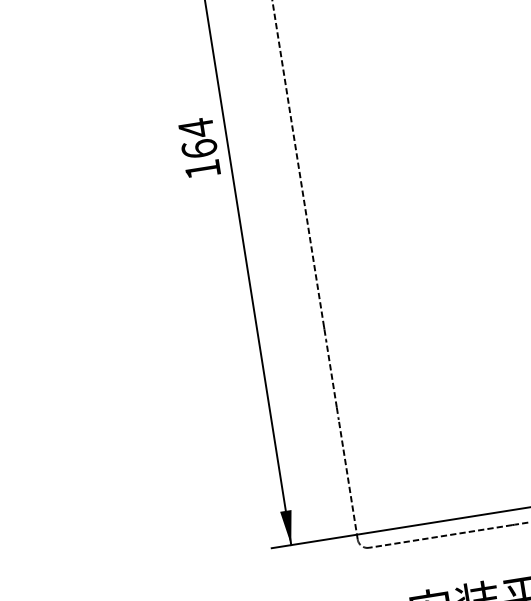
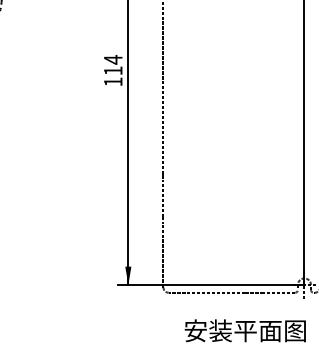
text: (198, 148) -> (112, 70), 164 -> 114

